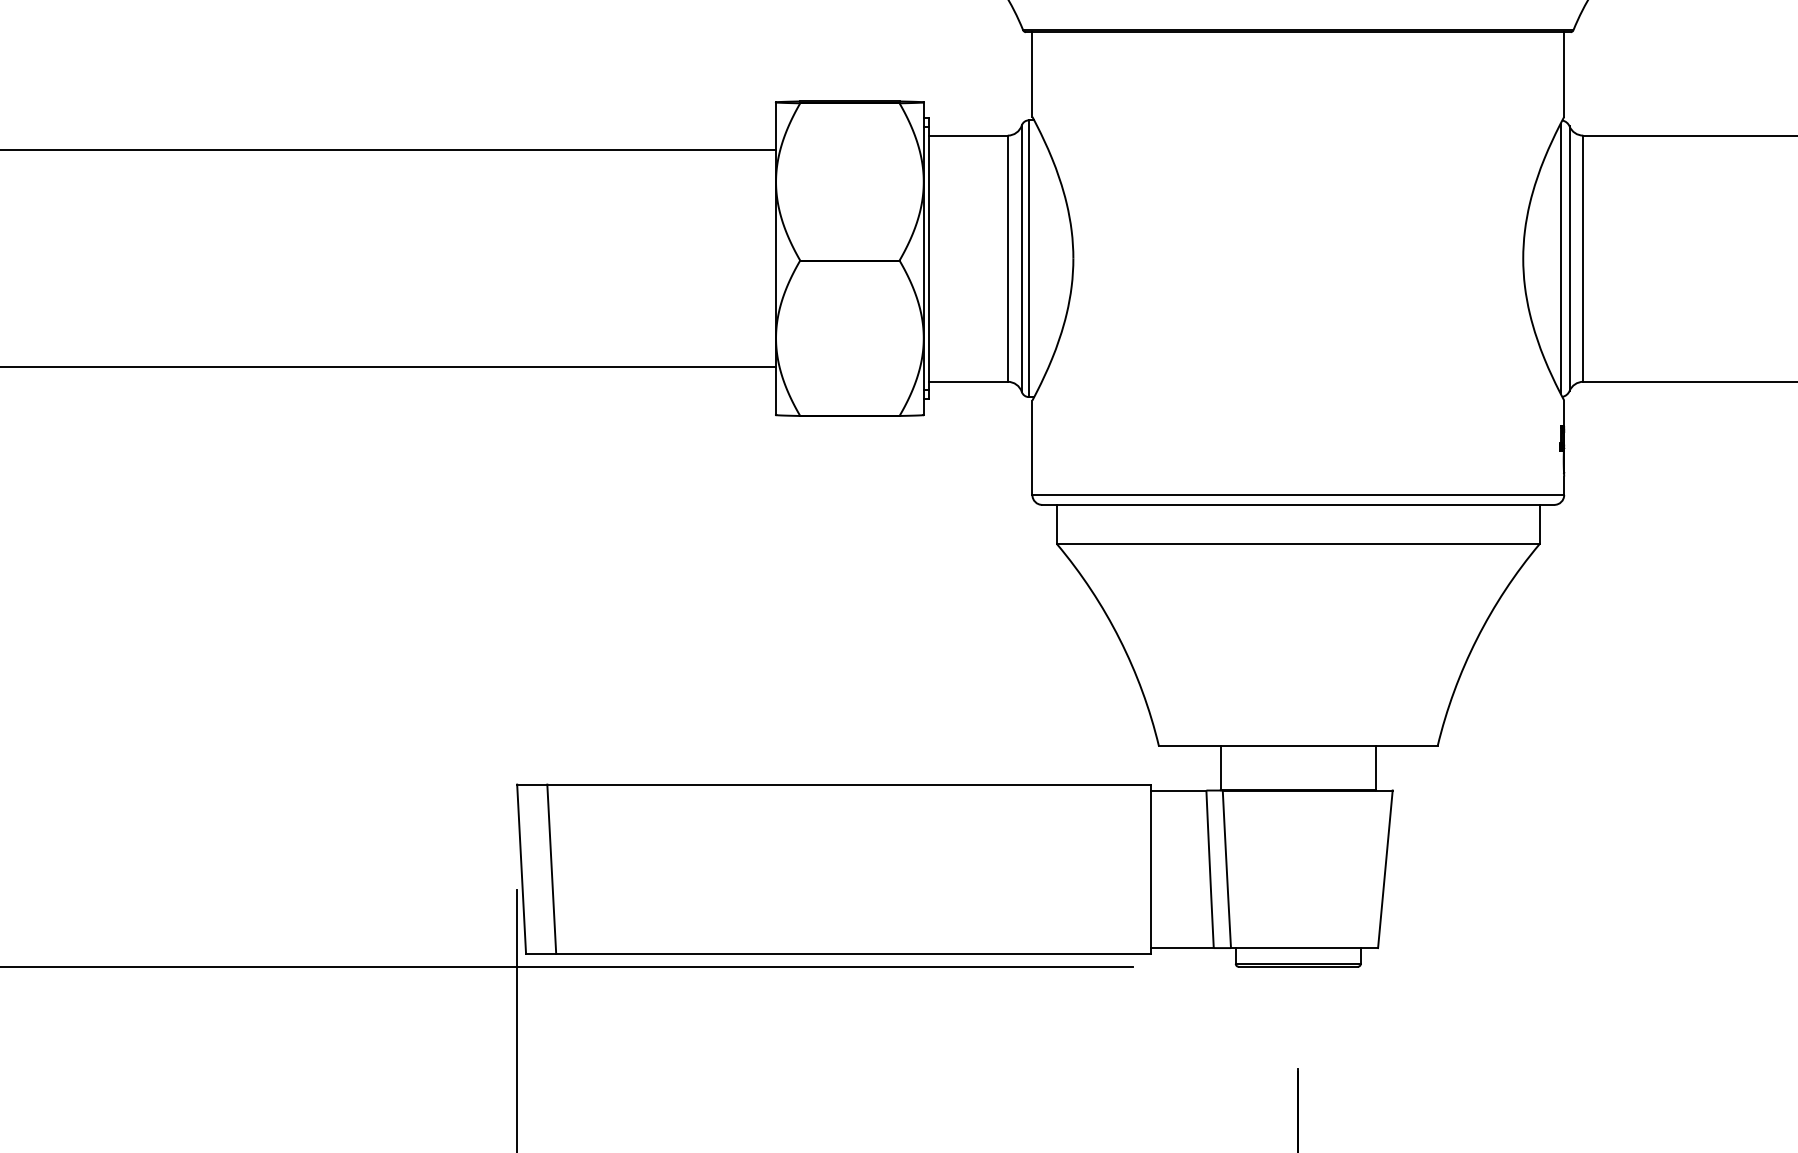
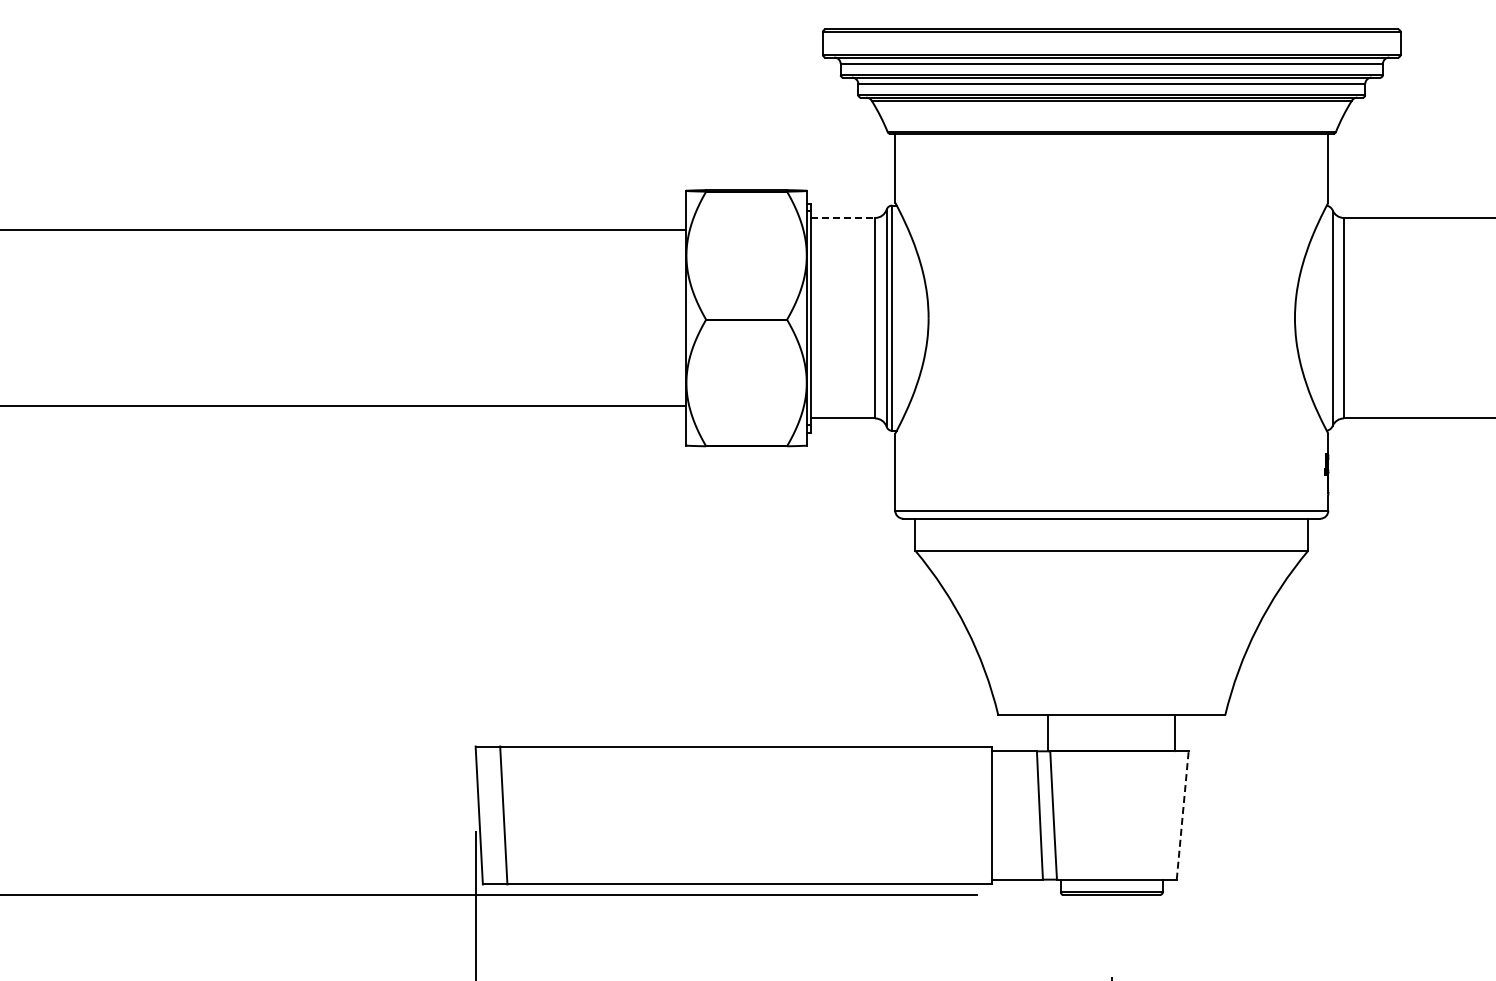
line: (968, 135) -> (843, 217), solid -> dashed
line: (1560, 257) -> (1325, 317), removed
line: (1385, 868) -> (1182, 814), solid -> dashed

